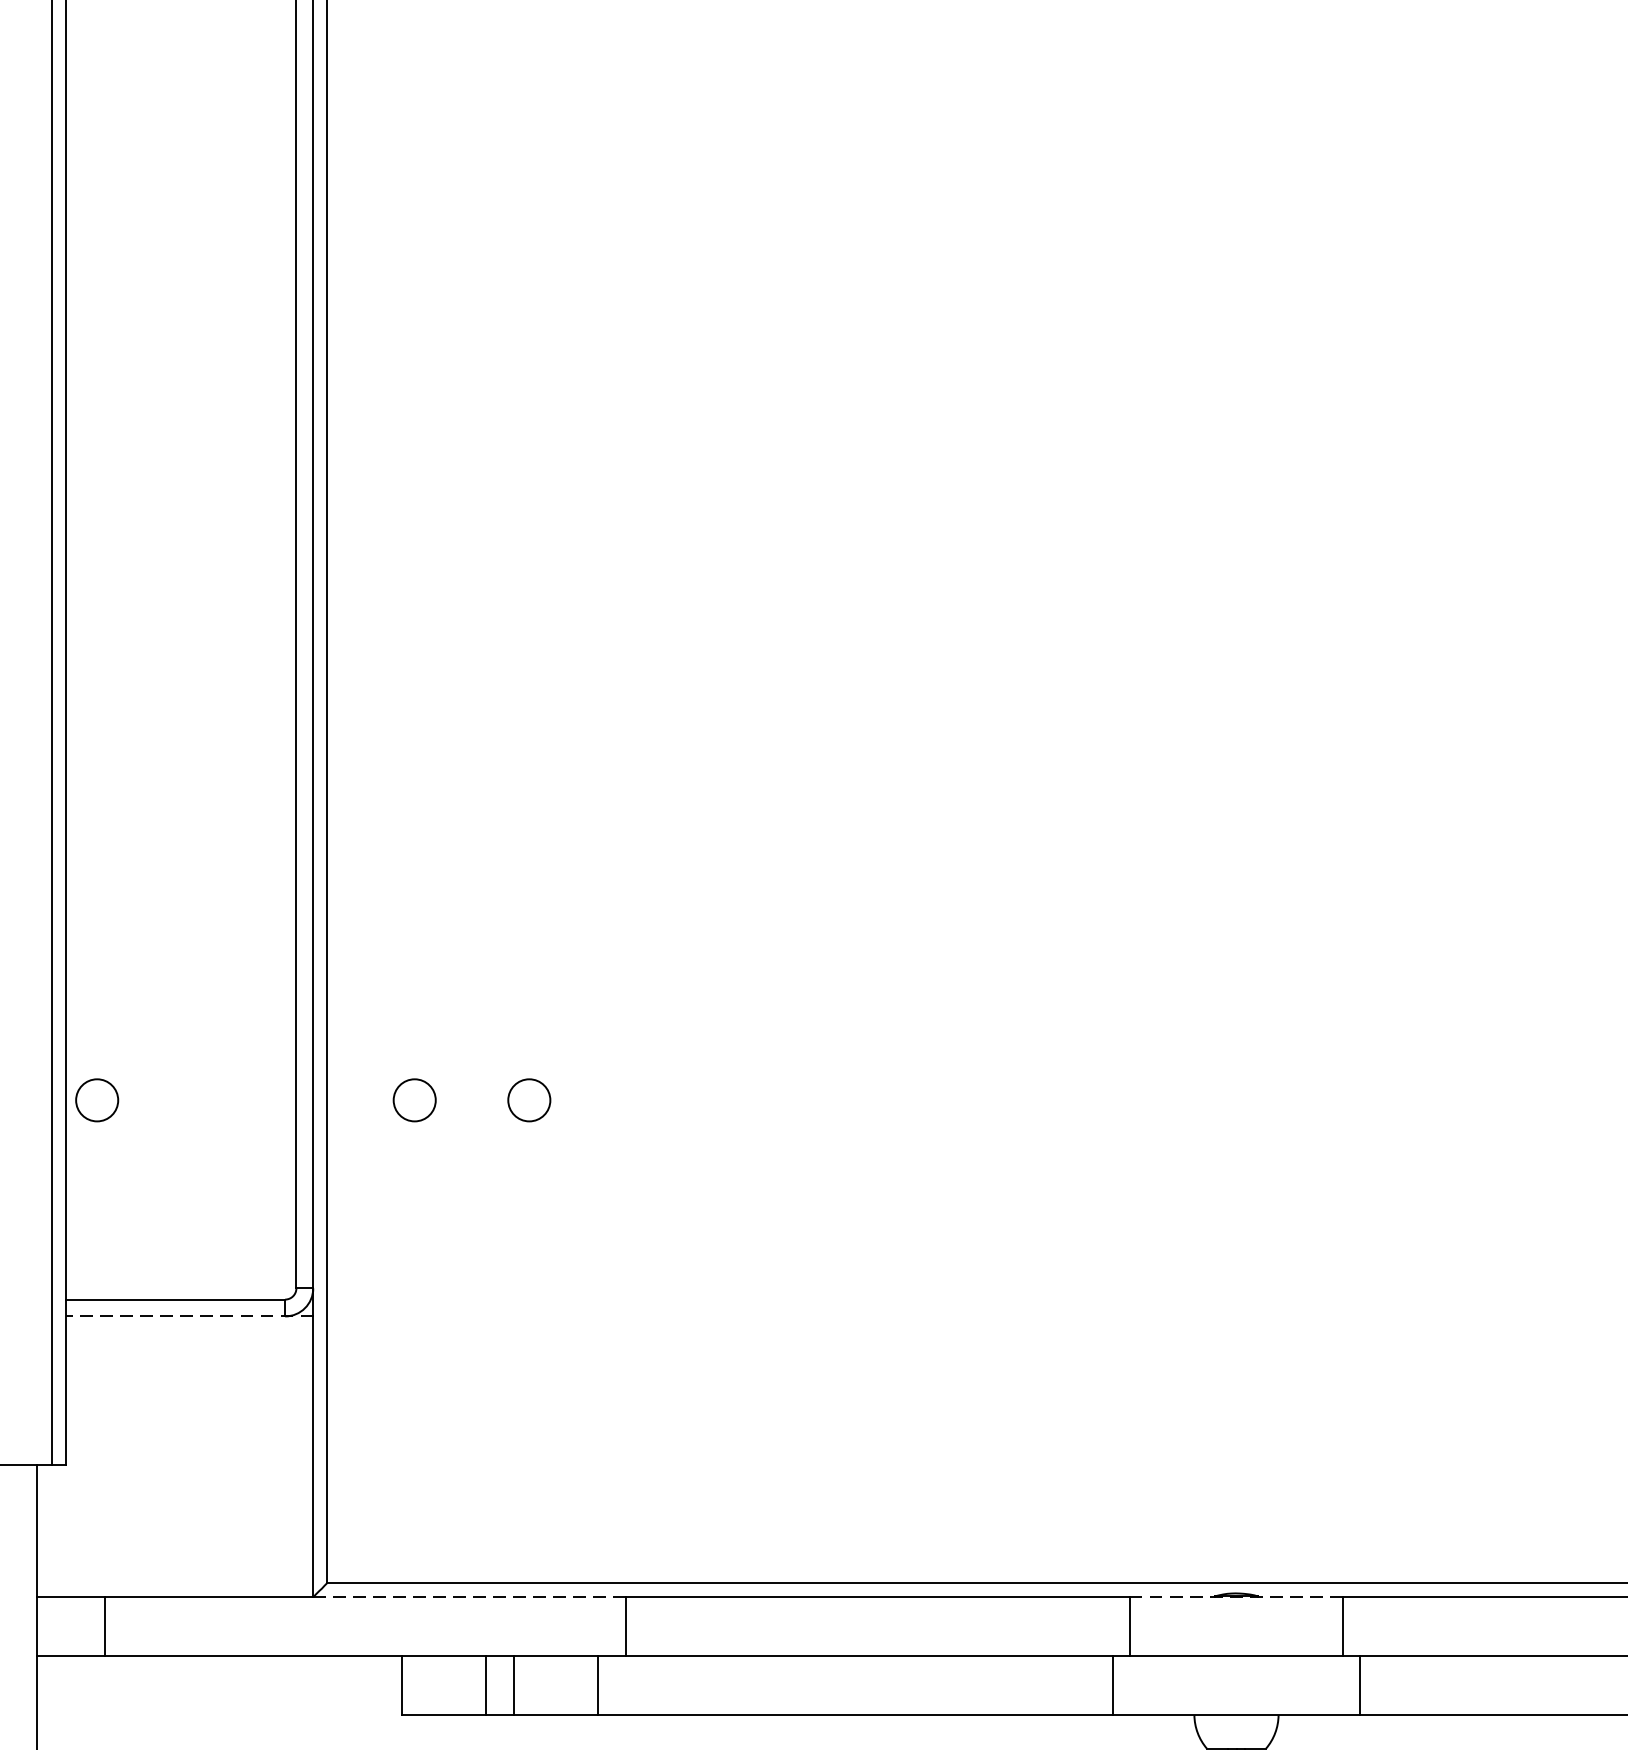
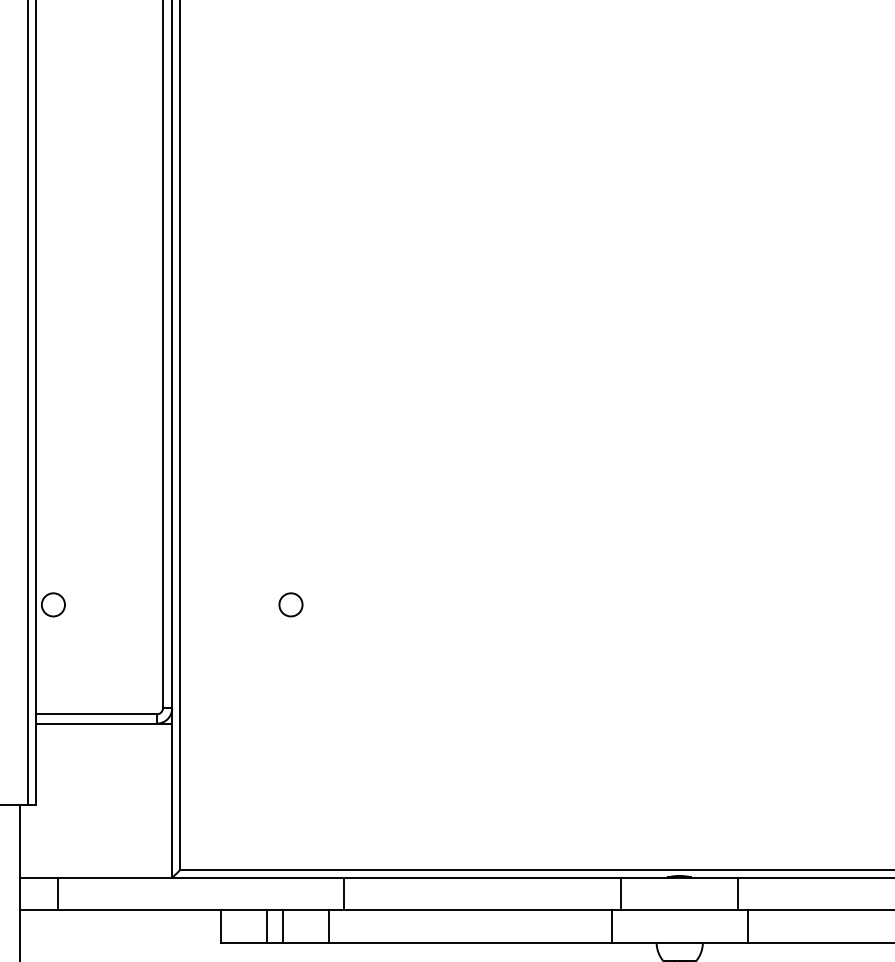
circle: (413, 1099) -> (227, 604), removed
line: (188, 1316) -> (103, 723), dashed -> solid
line: (468, 1596) -> (257, 877), dashed -> solid
line: (1236, 1596) -> (679, 877), dashed -> solid

